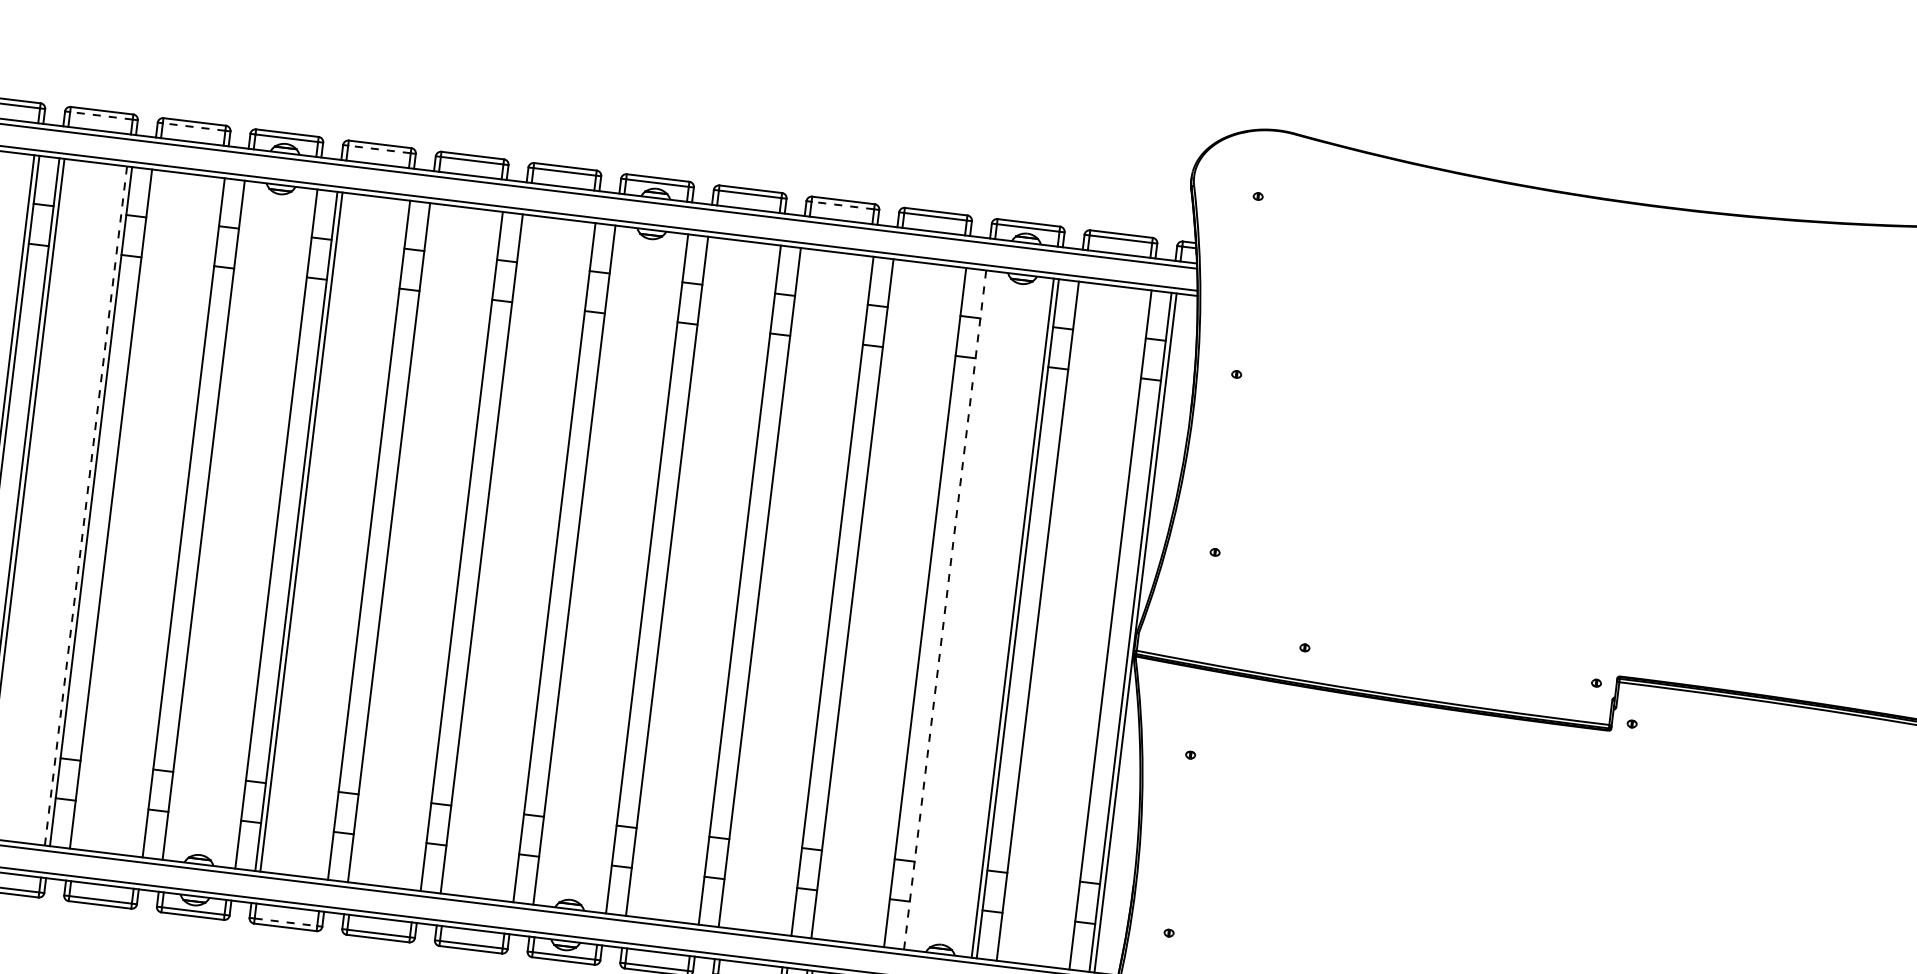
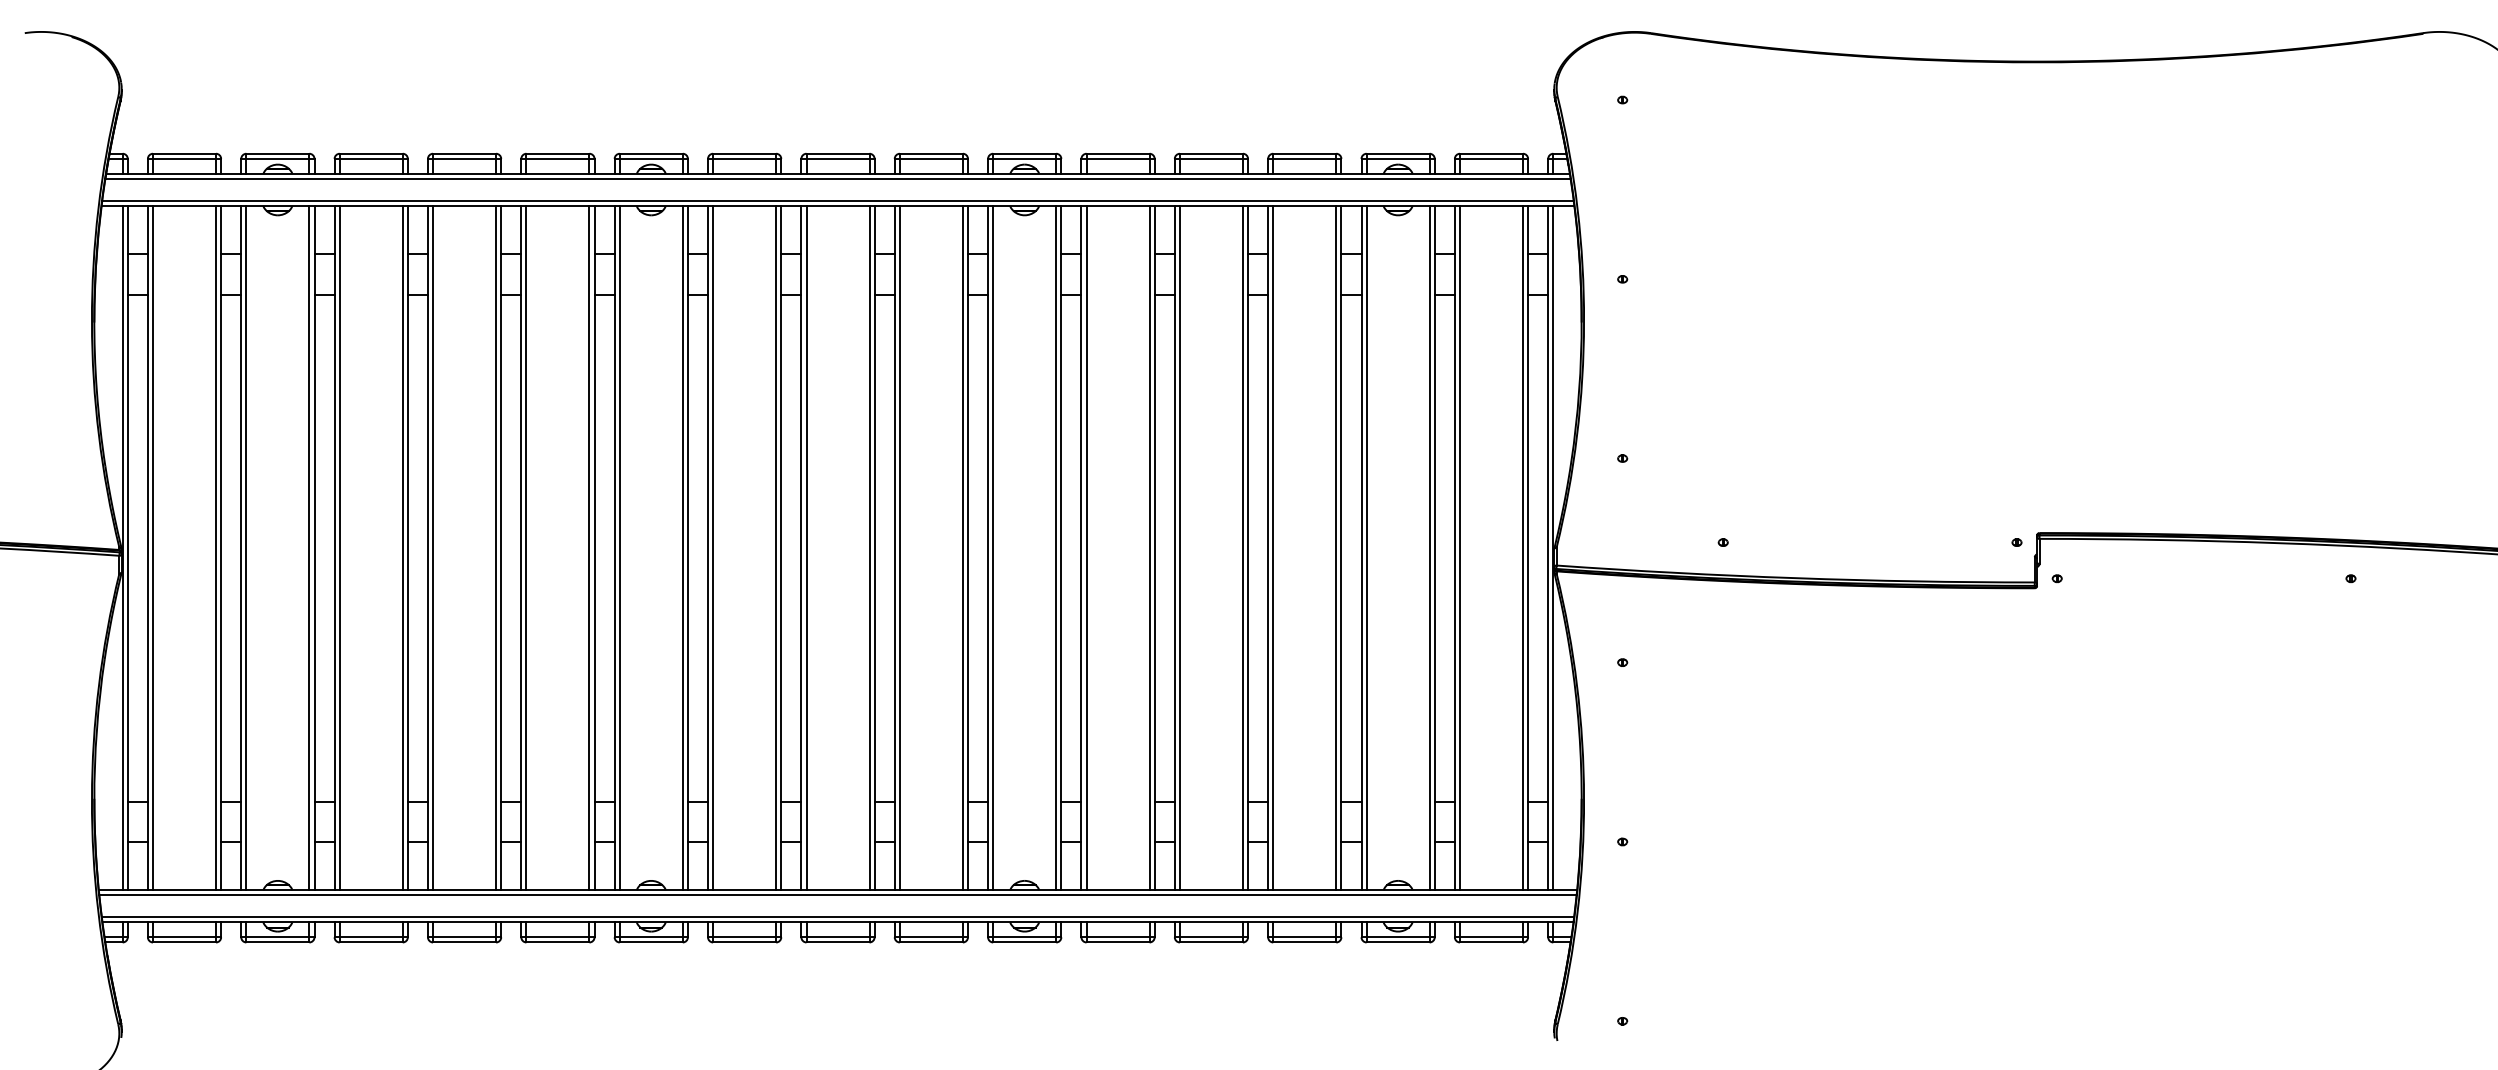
line: (101, 115) -> (464, 158), dashed -> solid
line: (193, 126) -> (557, 158), dashed -> solid
line: (379, 149) -> (744, 158), dashed -> solid
line: (843, 205) -> (1211, 158), dashed -> solid
line: (86, 505) -> (496, 547), dashed -> solid
line: (116, 510) -> (526, 548), added
line: (178, 517) -> (589, 548), added
line: (208, 521) -> (619, 548), added
line: (270, 528) -> (682, 548), added
line: (364, 540) -> (776, 548), added
line: (394, 543) -> (806, 548), added
line: (456, 551) -> (869, 548), added
line: (486, 554) -> (899, 548), added
line: (548, 562) -> (962, 548), added
line: (579, 566) -> (993, 548), added
line: (642, 573) -> (1056, 548), added
line: (672, 577) -> (1086, 548), added
line: (734, 584) -> (1149, 548), added
line: (764, 588) -> (1179, 548), added
line: (826, 596) -> (1242, 548), added
line: (857, 599) -> (1273, 548), added
line: (920, 607) -> (1336, 548), added
line: (945, 609) -> (1361, 547), dashed -> solid
line: (950, 610) -> (1366, 548), added
line: (1042, 622) -> (1459, 548), added
line: (1105, 629) -> (1523, 548), added
line: (285, 922) -> (744, 937), dashed -> solid

